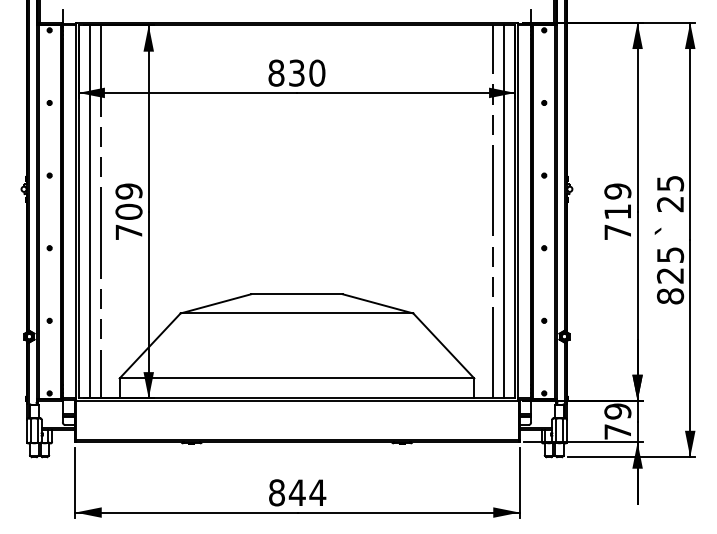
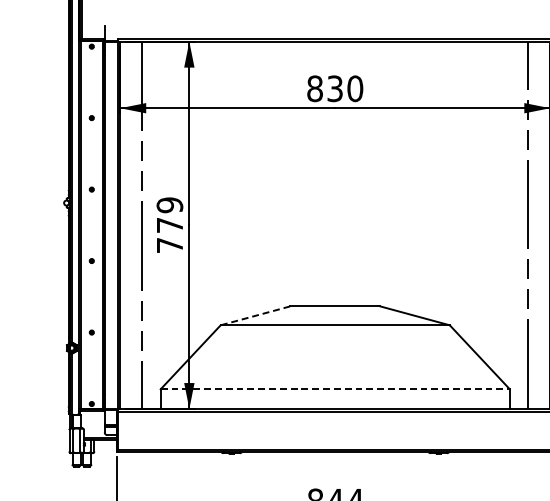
line: (90, 211) -> (132, 224), removed
text: (128, 211) -> (169, 224), 709 -> 779
line: (503, 211) -> (538, 224), removed
line: (215, 303) -> (255, 315), solid -> dashed
line: (297, 378) -> (335, 389), solid -> dashed

